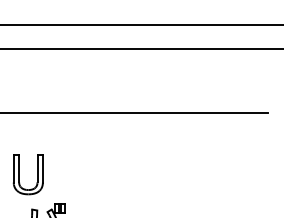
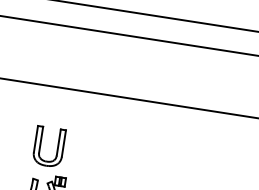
part: (19, 174) -> (40, 145), moved

